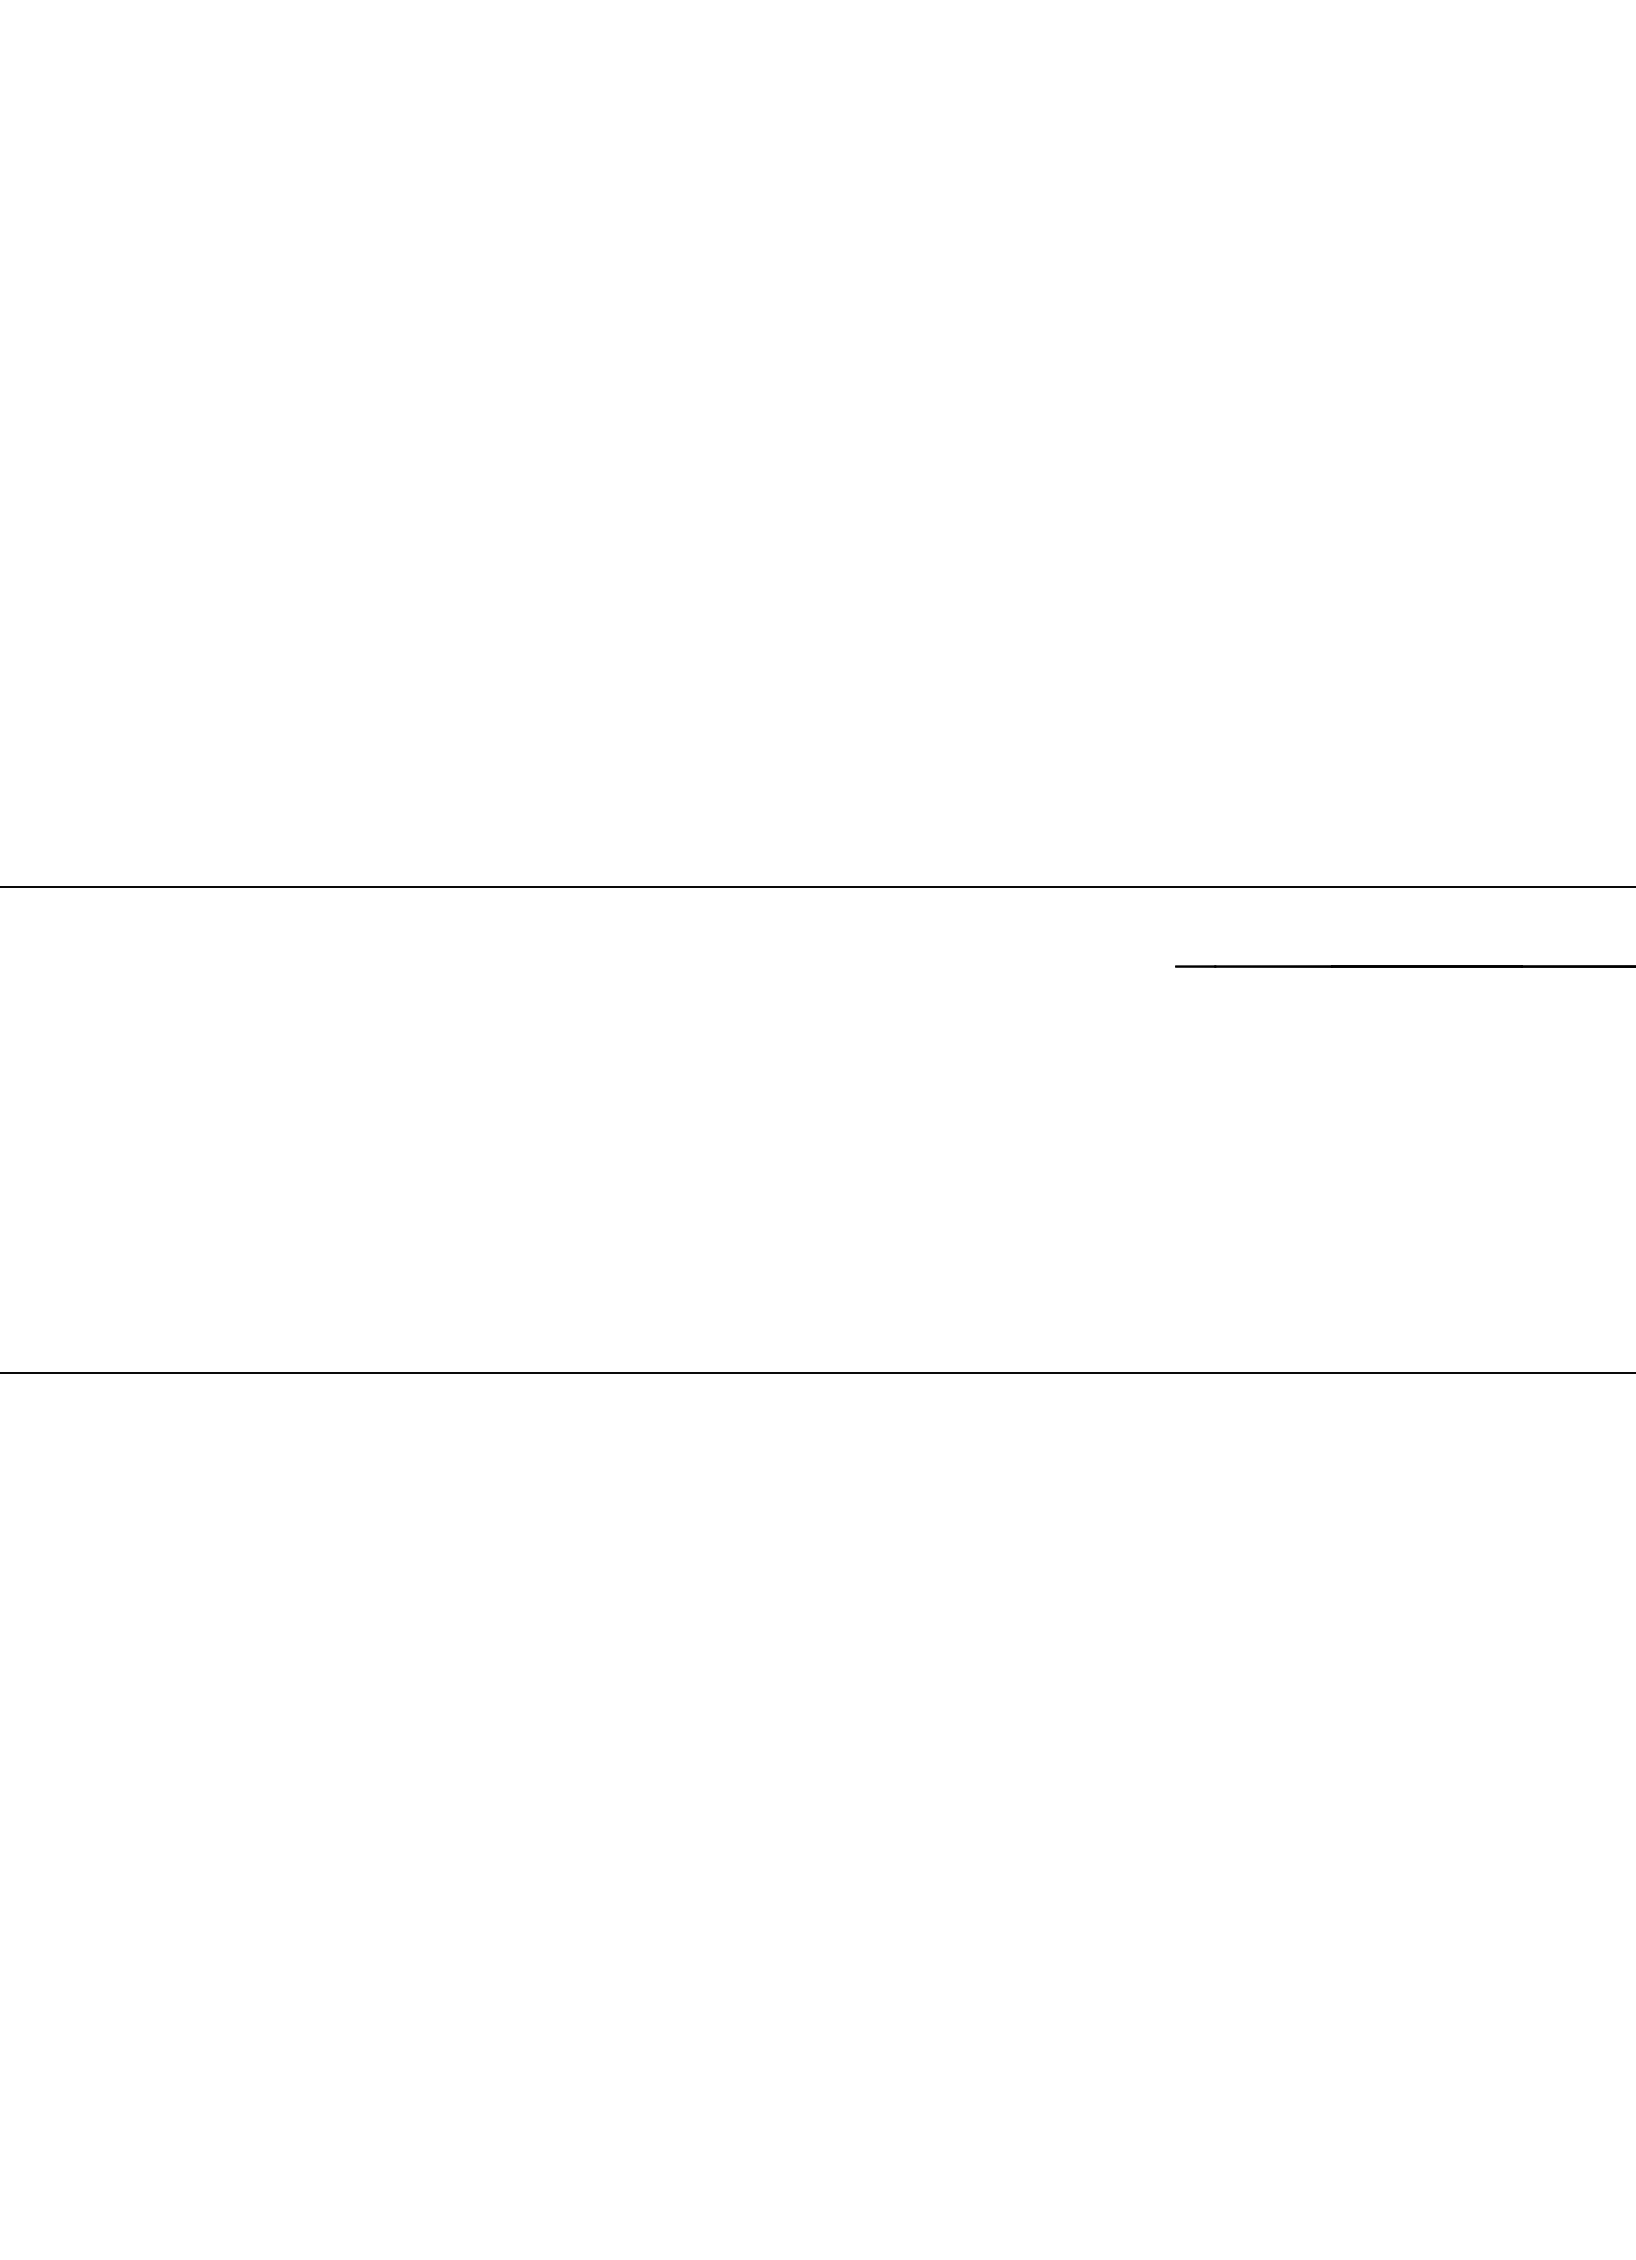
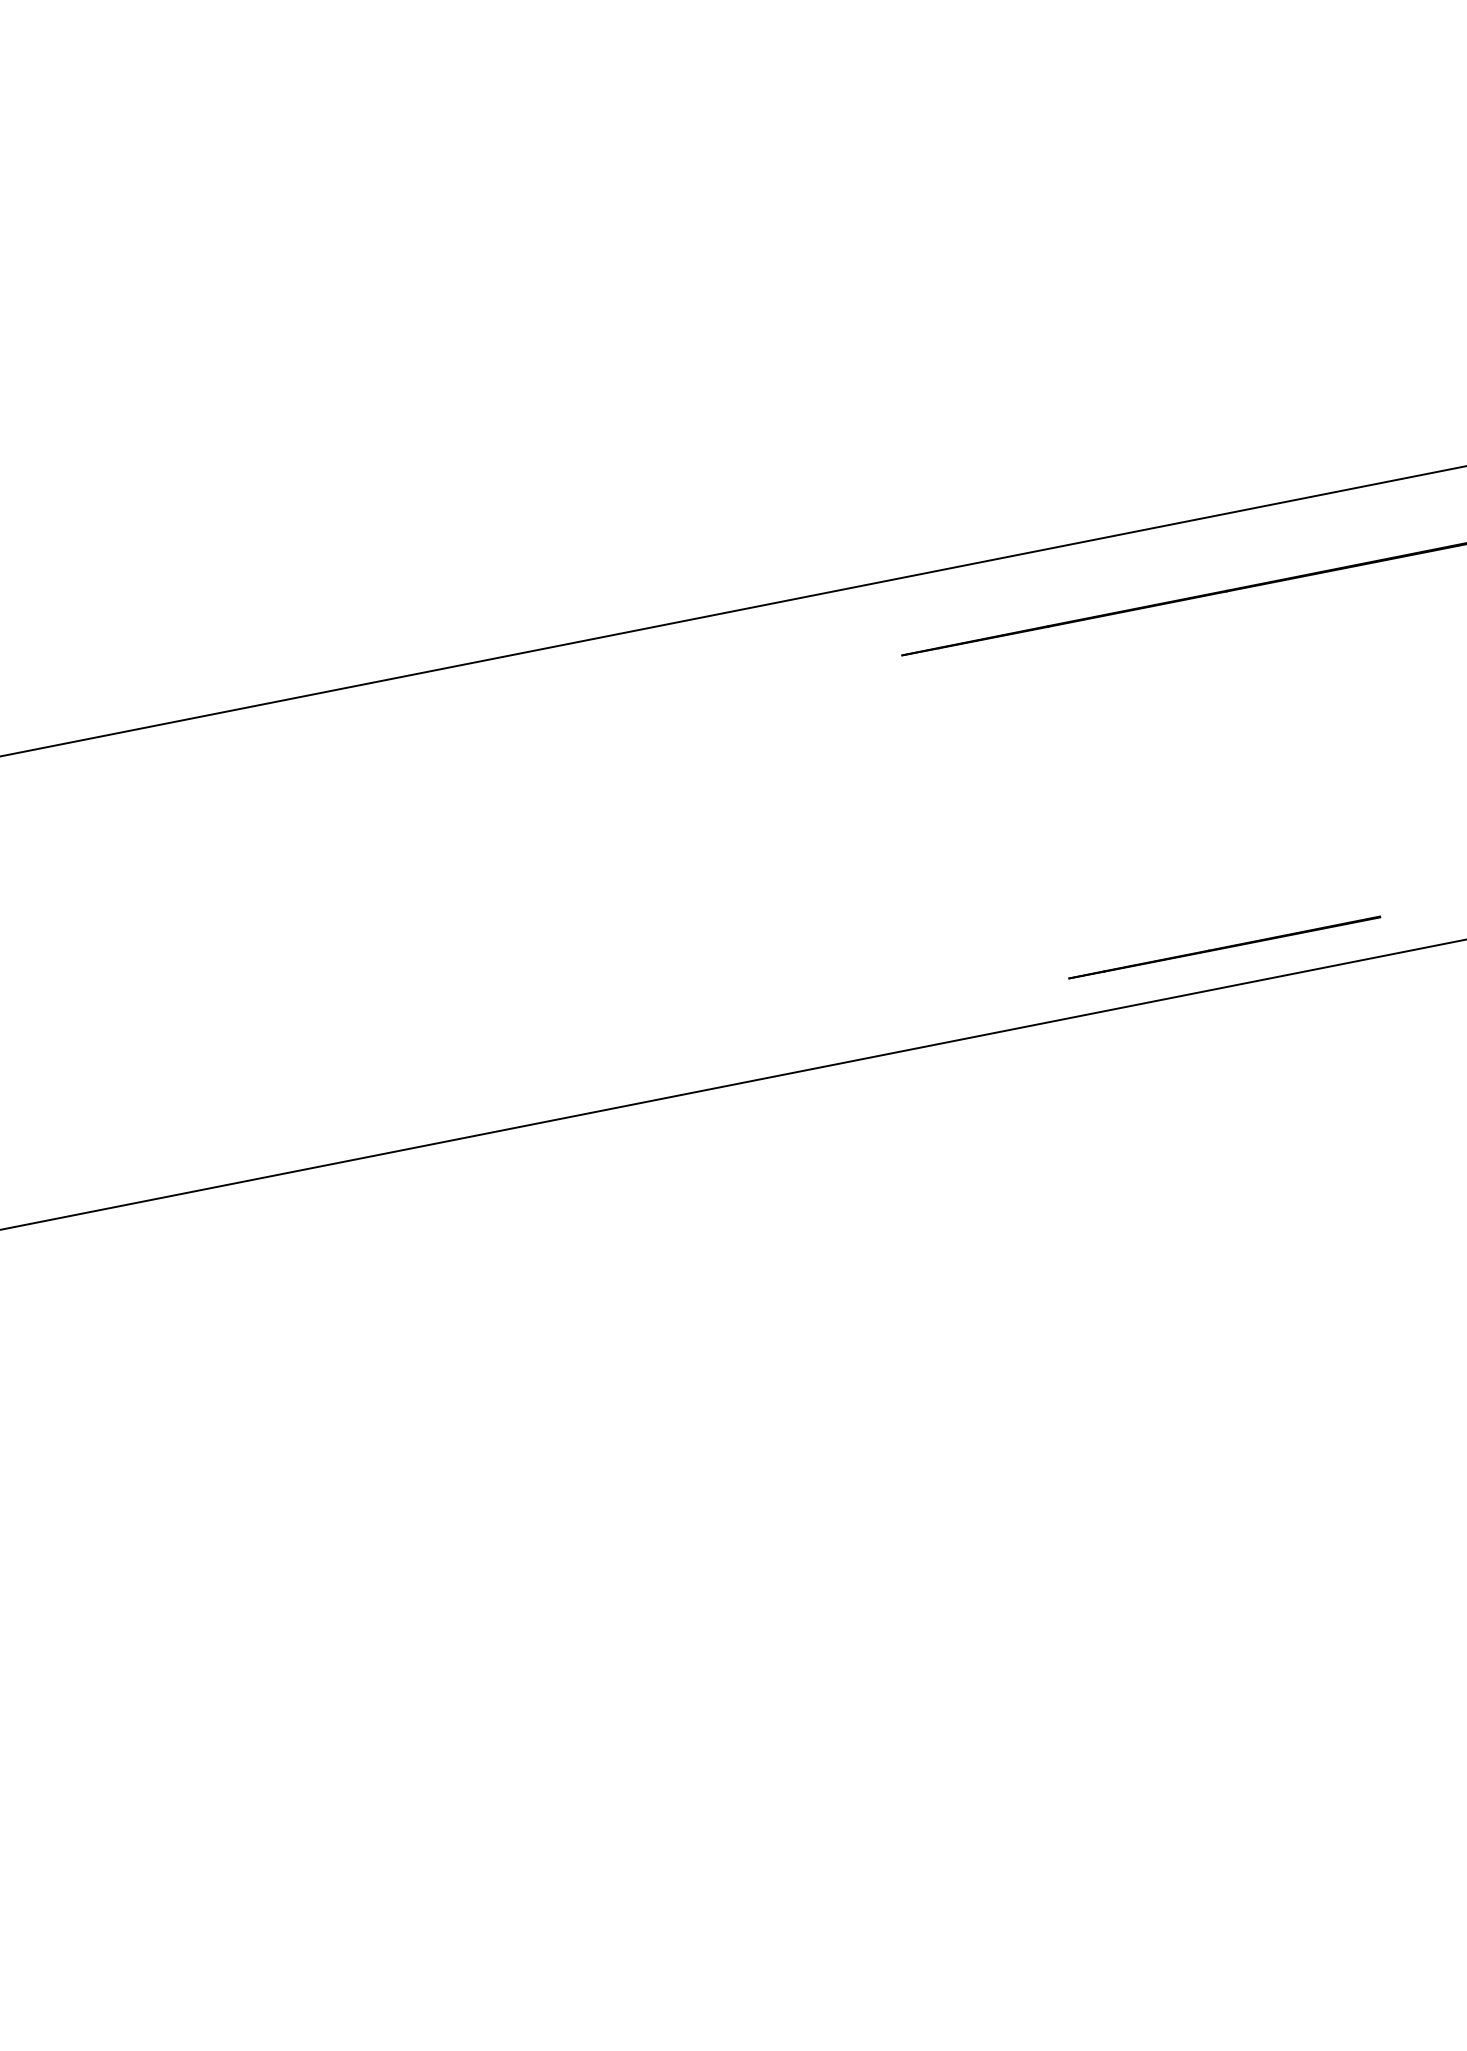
line: (1447, 1331) -> (1224, 947), added

